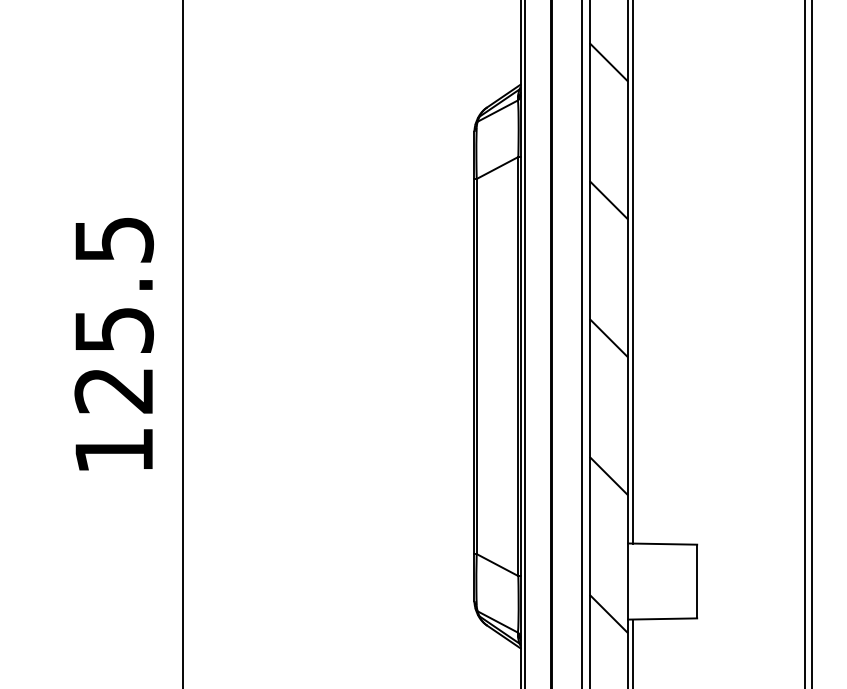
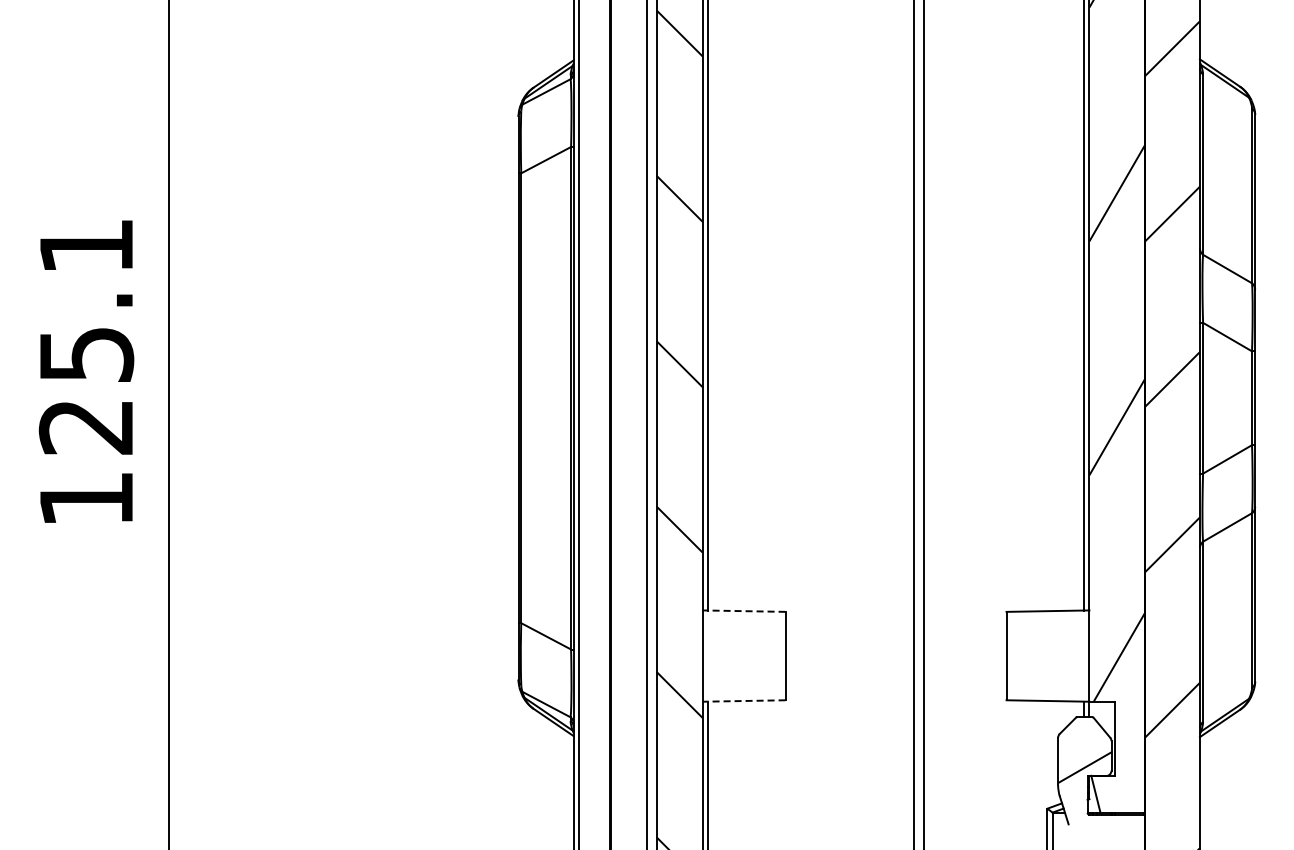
text: (115, 239) -> (87, 246), 125.5 -> 125.1
line: (662, 544) -> (743, 611), solid -> dashed
line: (662, 619) -> (743, 701), solid -> dashed

